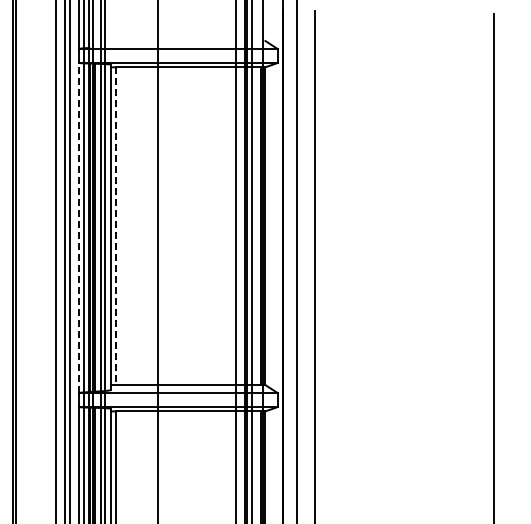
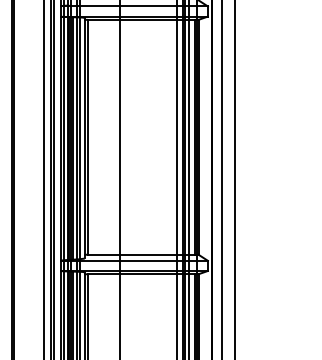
line: (115, 226) -> (87, 137), dashed -> solid
line: (79, 227) -> (61, 138), dashed -> solid

